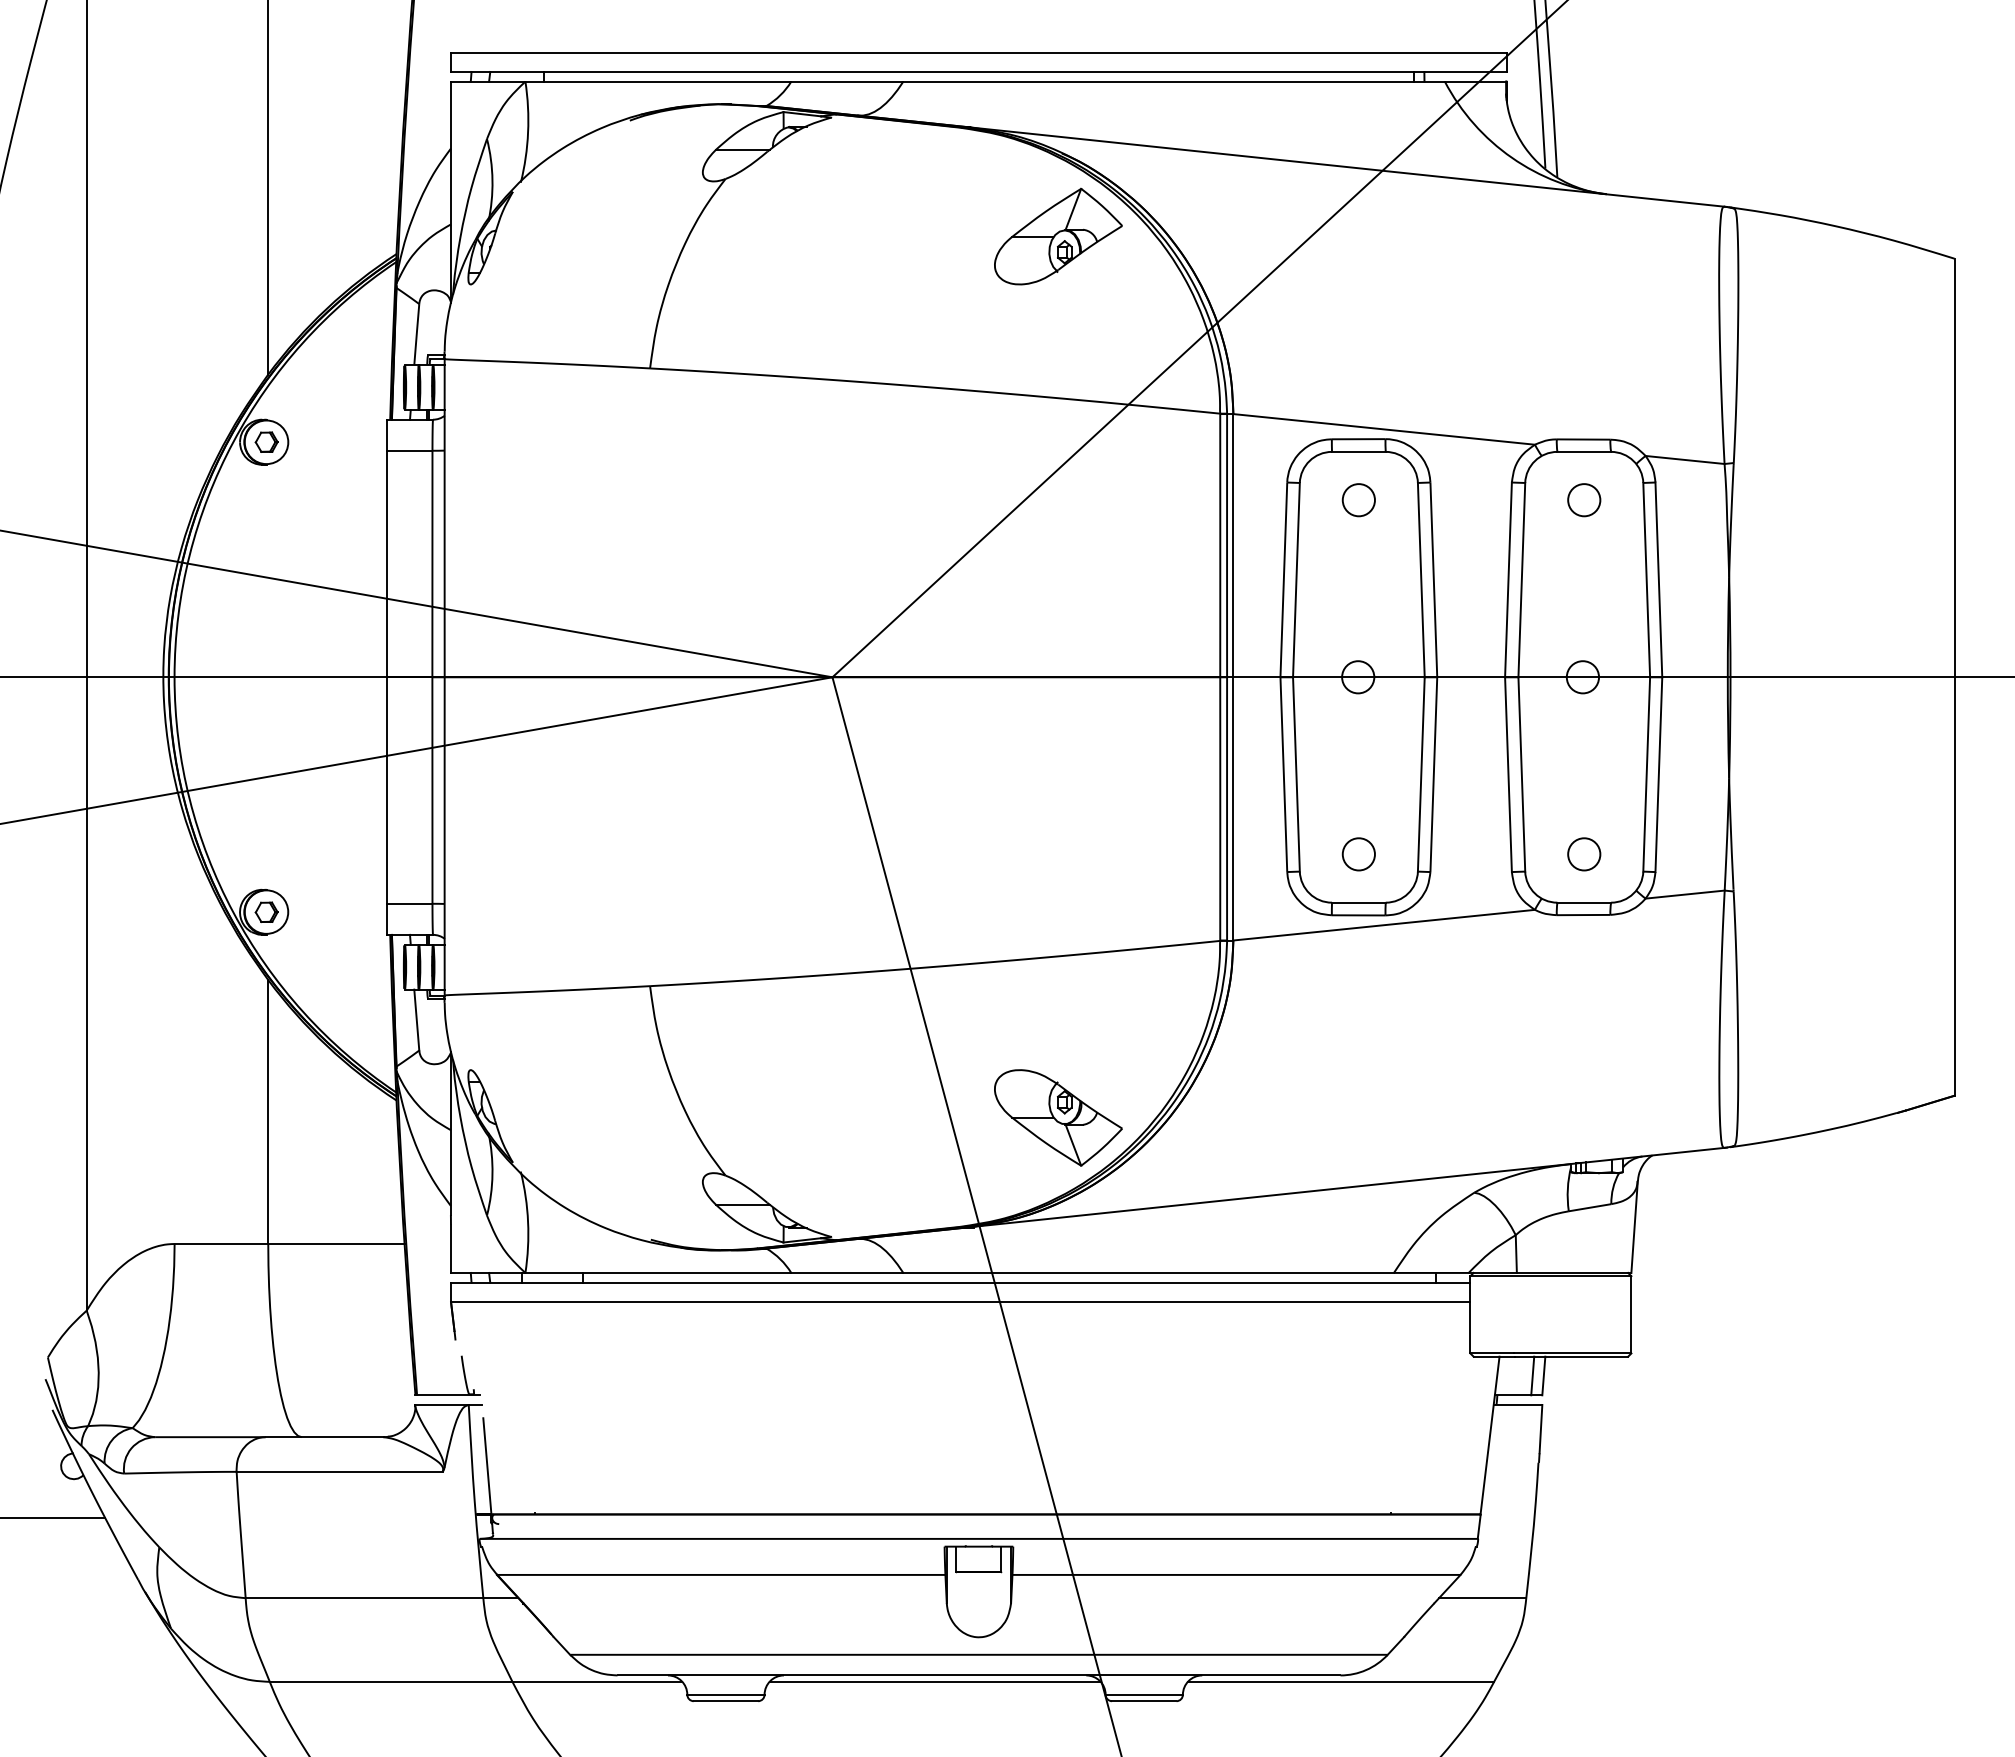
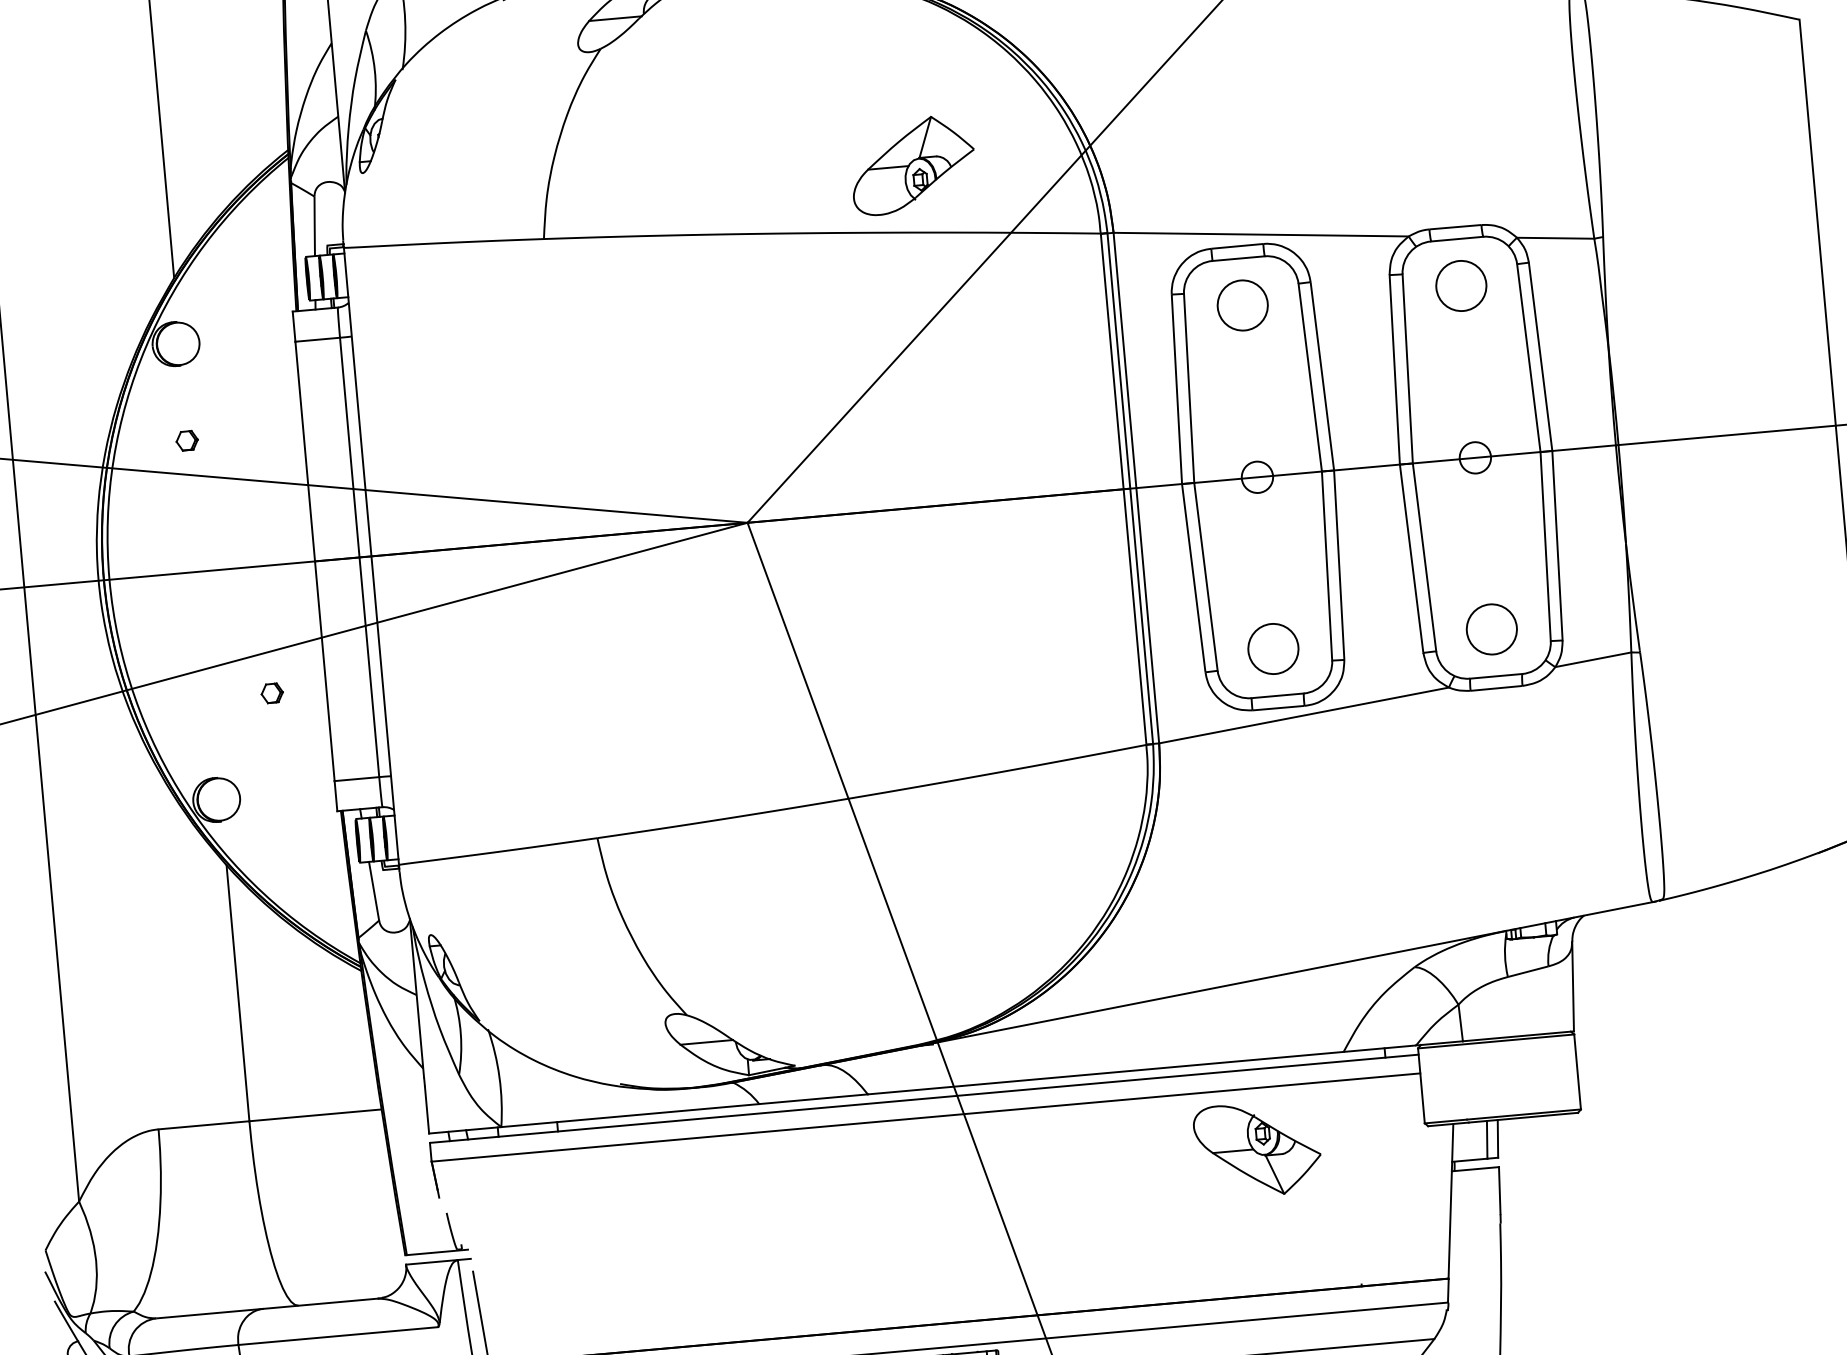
part: (1058, 236) -> (913, 165), moved
part: (266, 441) -> (186, 440), moved
circle: (1358, 500) -> (1242, 305), size x1.6
circle: (1584, 500) -> (1461, 286), size x1.6
circle: (1358, 854) -> (1273, 649), size x1.6
circle: (1584, 854) -> (1492, 629), size x1.6
part: (266, 911) -> (272, 692), moved
part: (1058, 1117) -> (1258, 1149), moved

